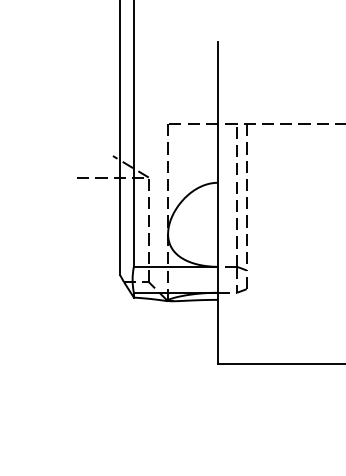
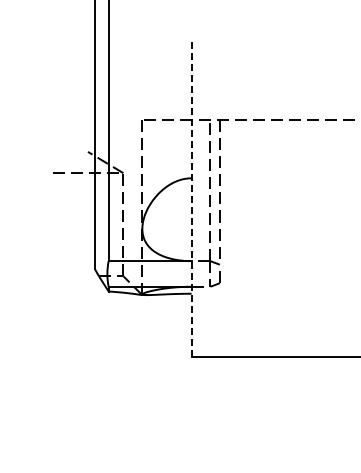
line: (217, 203) -> (191, 198), solid -> dashed

